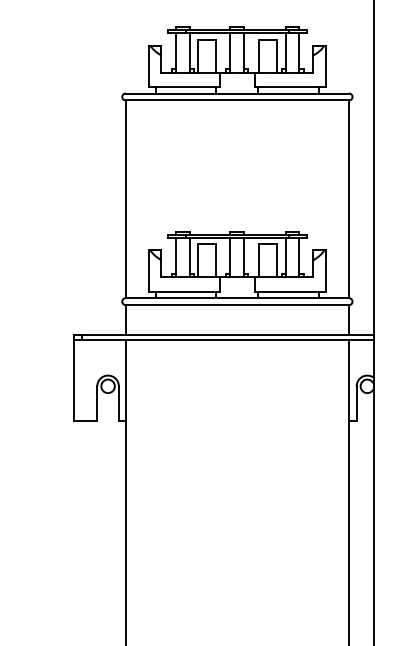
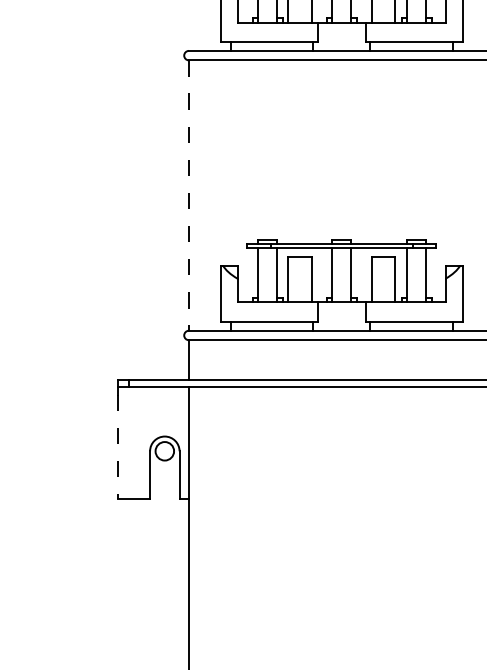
line: (125, 199) -> (188, 195), solid -> dashed
line: (73, 383) -> (117, 447), solid -> dashed

